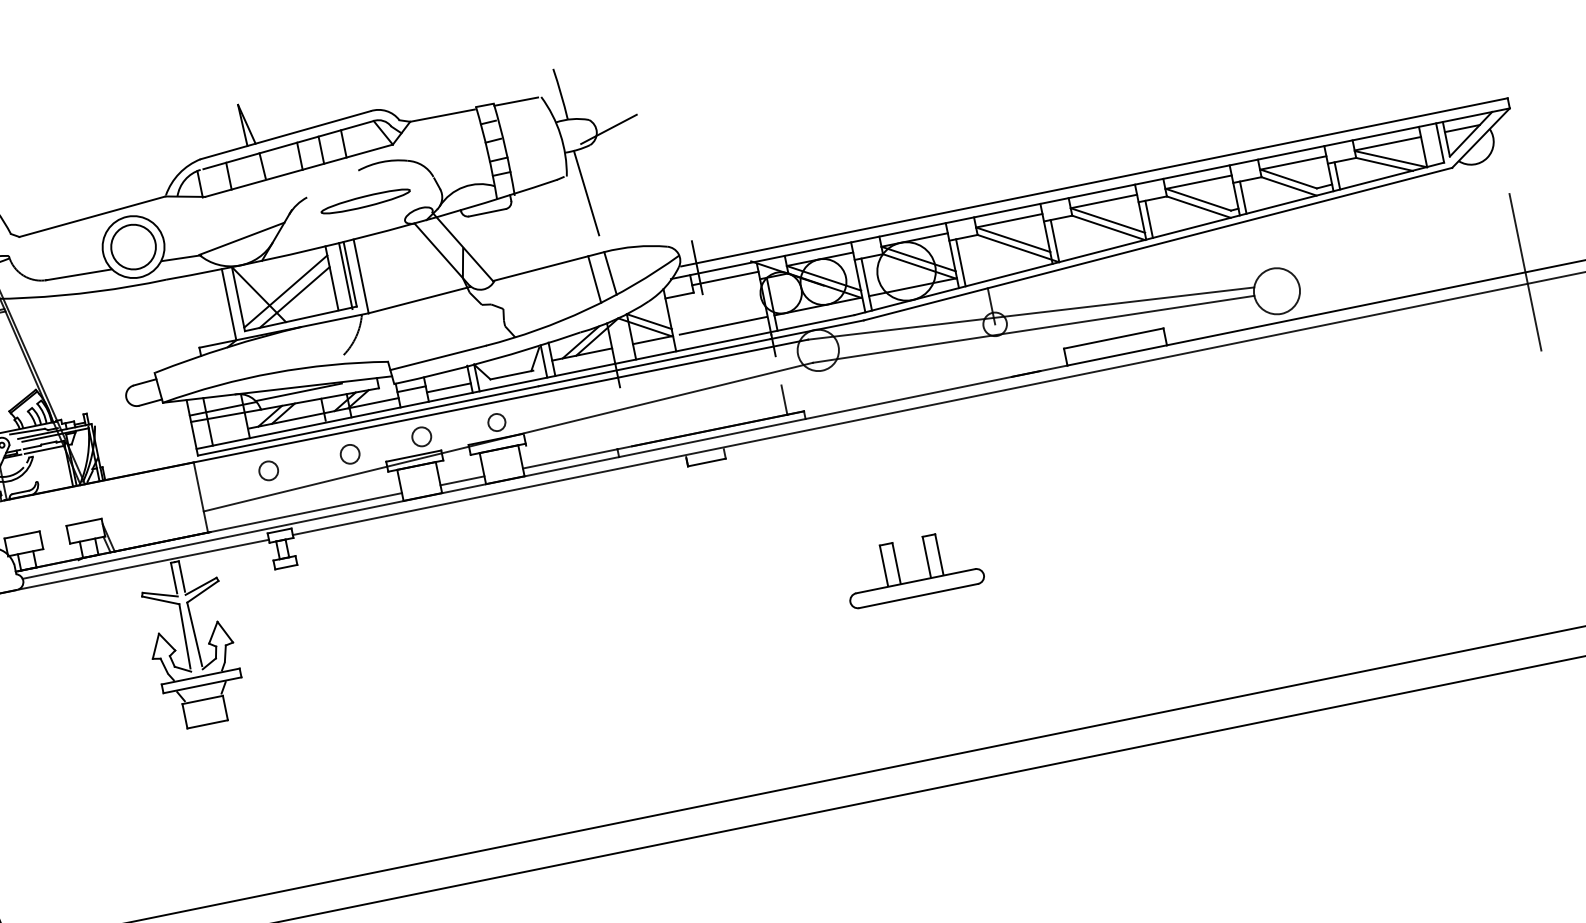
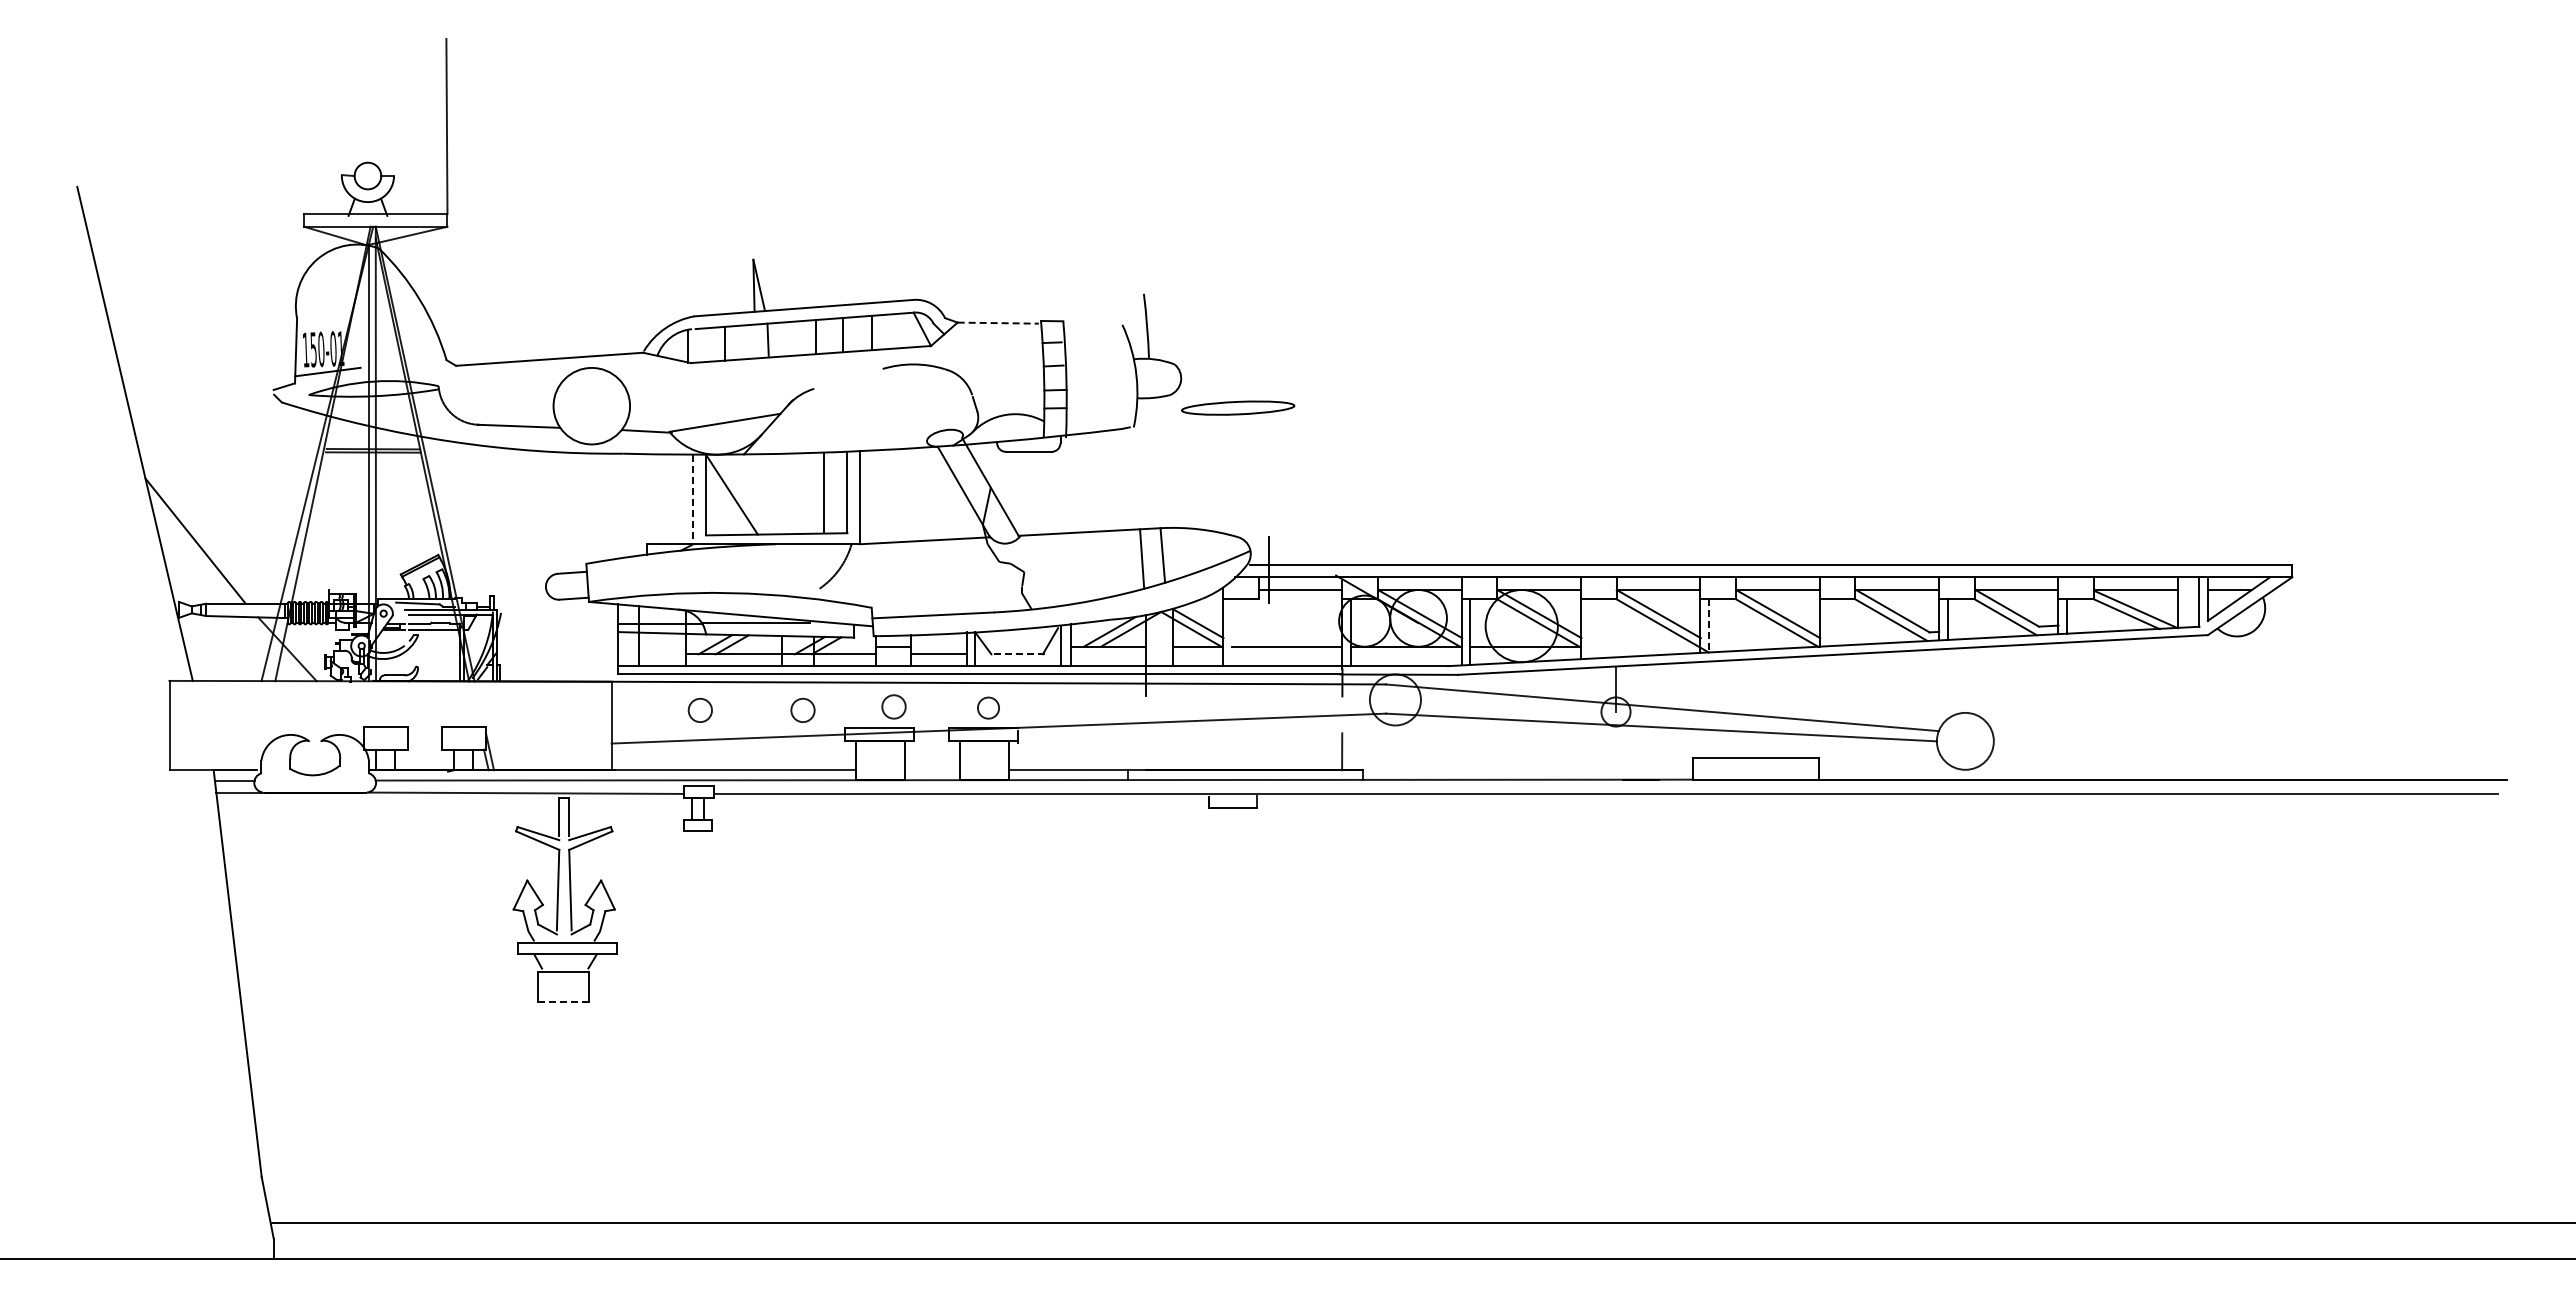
line: (515, 101) -> (1090, 324), removed
line: (442, 115) -> (998, 323), solid -> dashed
line: (608, 129) -> (1196, 380), removed
line: (586, 193) -> (1153, 452), removed
part: (365, 200) -> (1238, 407), moved
line: (1149, 219) -> (1828, 622), removed
line: (1054, 240) -> (1708, 625), solid -> dashed
circle: (133, 246) -> (591, 405), removed
line: (960, 262) -> (1589, 628), removed
line: (1525, 272) -> (2270, 779), removed
line: (345, 276) -> (841, 493), removed
line: (286, 291) -> (765, 497), removed
line: (294, 297) -> (774, 506), removed
line: (229, 304) -> (693, 499), solid -> dashed
line: (512, 375) -> (1018, 654), solid -> dashed
line: (462, 481) -> (932, 770), removed
part: (915, 580) -> (1456, 1002), removed
line: (207, 724) -> (563, 1002), solid -> dashed

